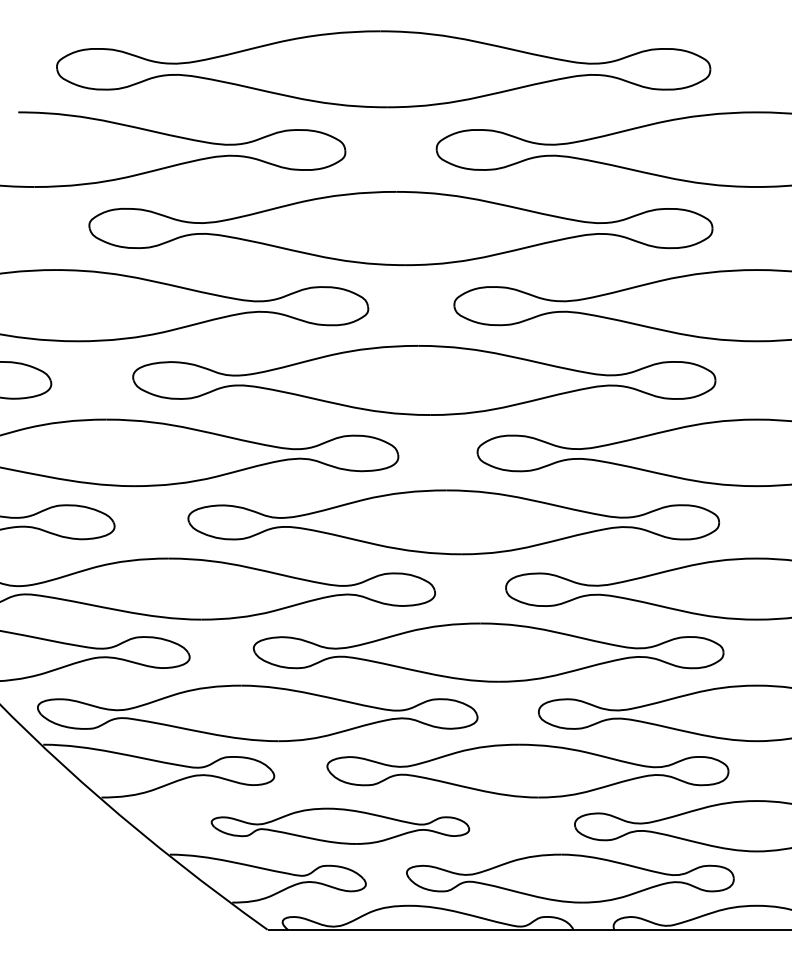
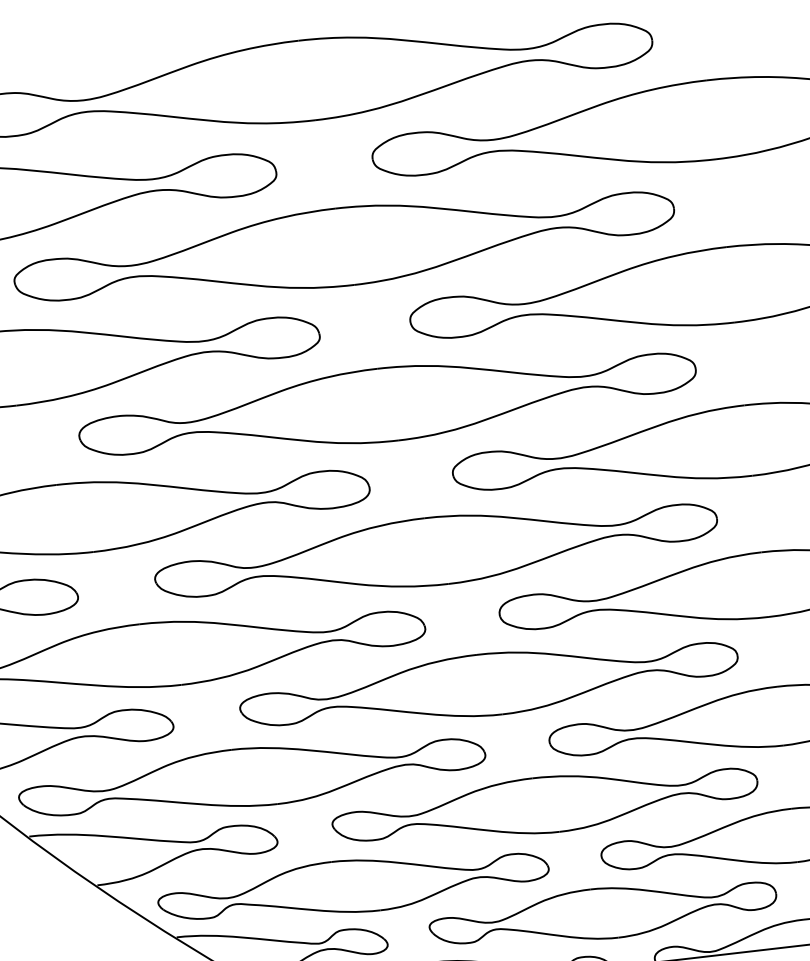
part: (340, 826) -> (353, 886), size x1.43

